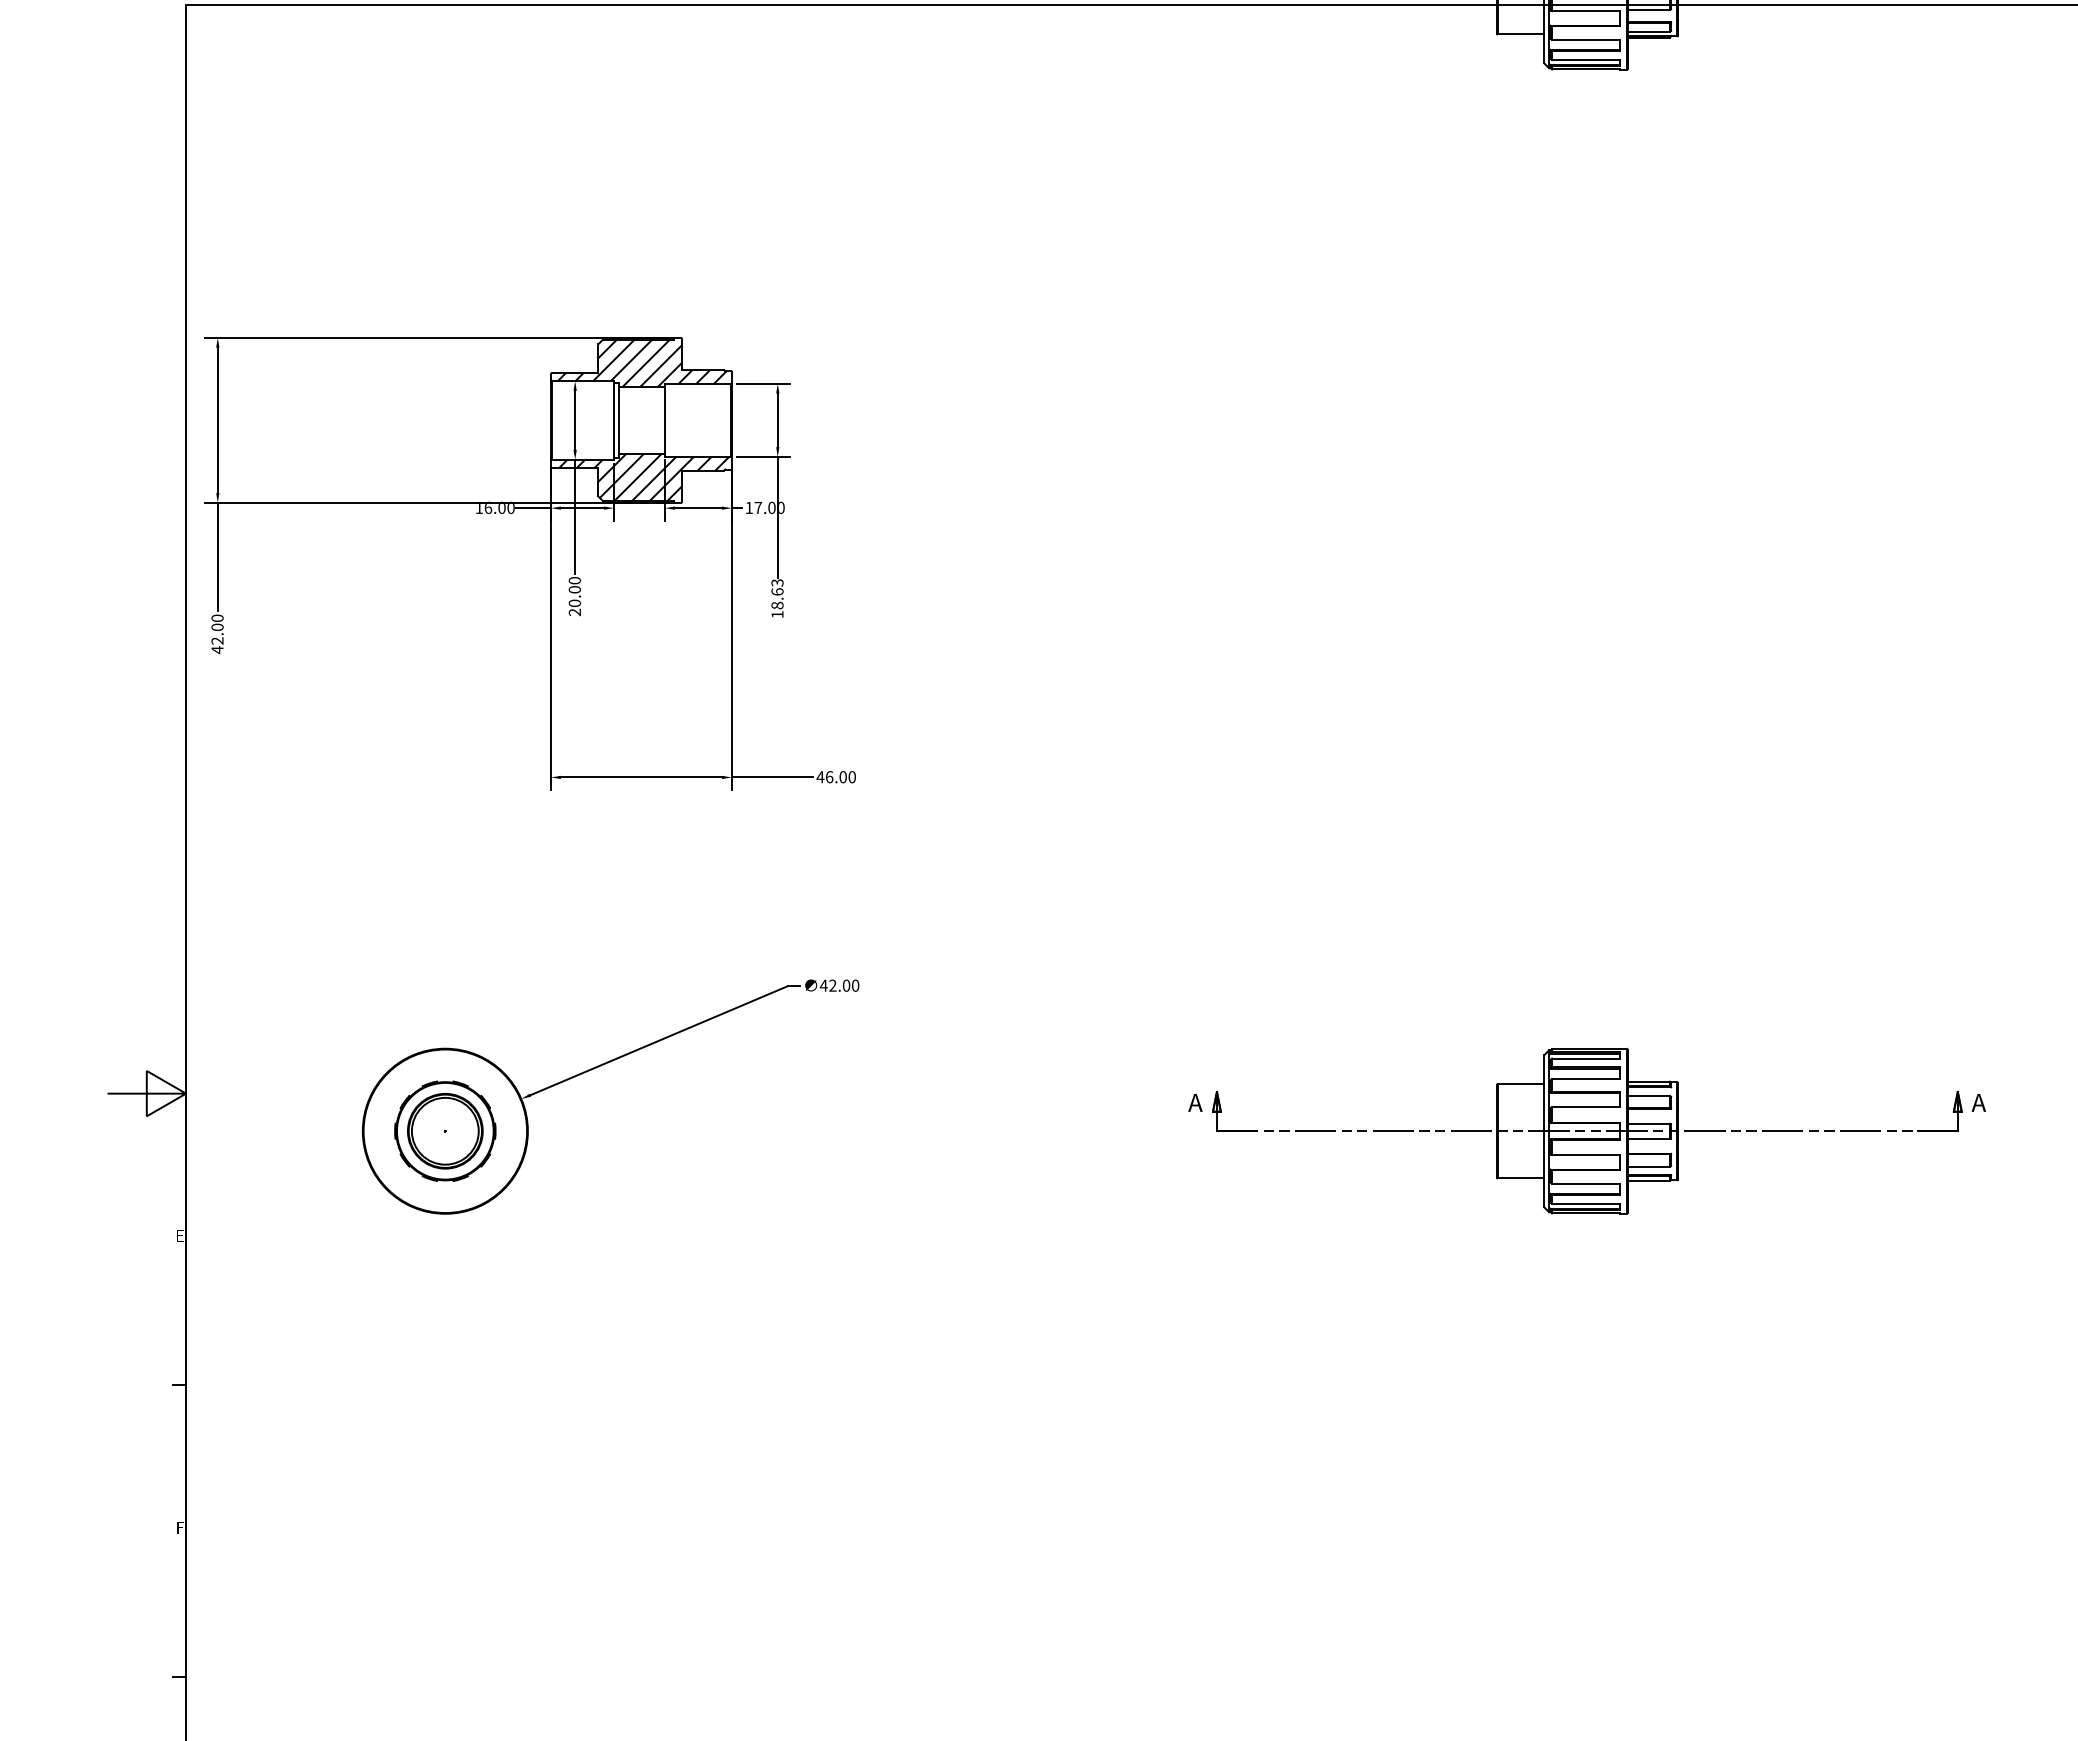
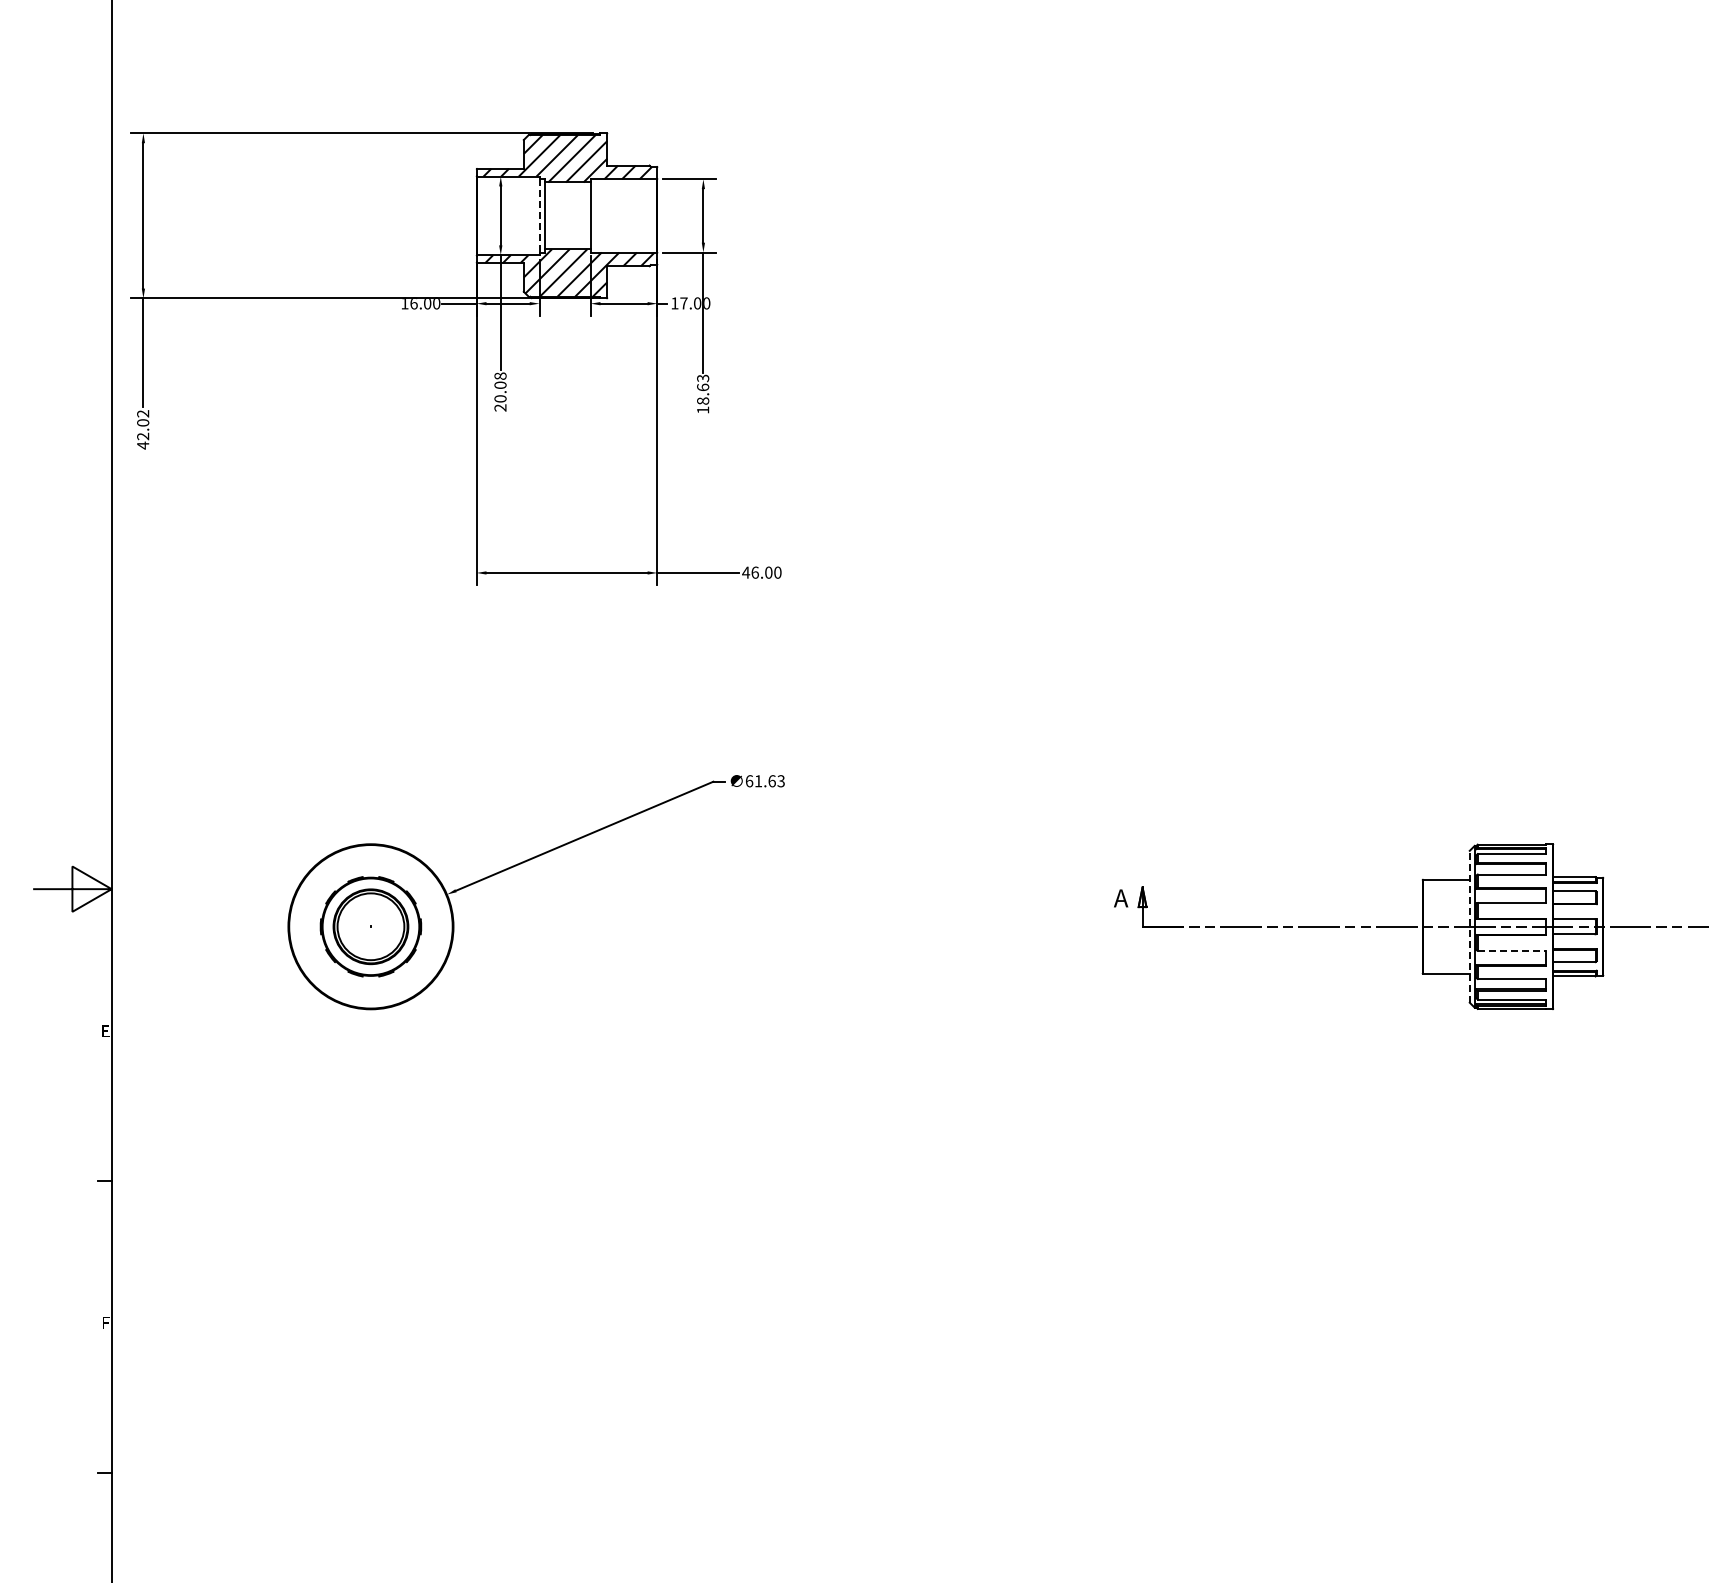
line: (613, 420) -> (539, 216), solid -> dashed
text: (574, 580) -> (500, 376), 20.00 -> 20.08
text: (217, 617) -> (143, 413), 42.00 -> 42.02
text: (839, 985) -> (765, 781), 42.00 -> 61.63
line: (1544, 1131) -> (1470, 927), solid -> dashed
line: (1586, 1155) -> (1512, 951), solid -> dashed

